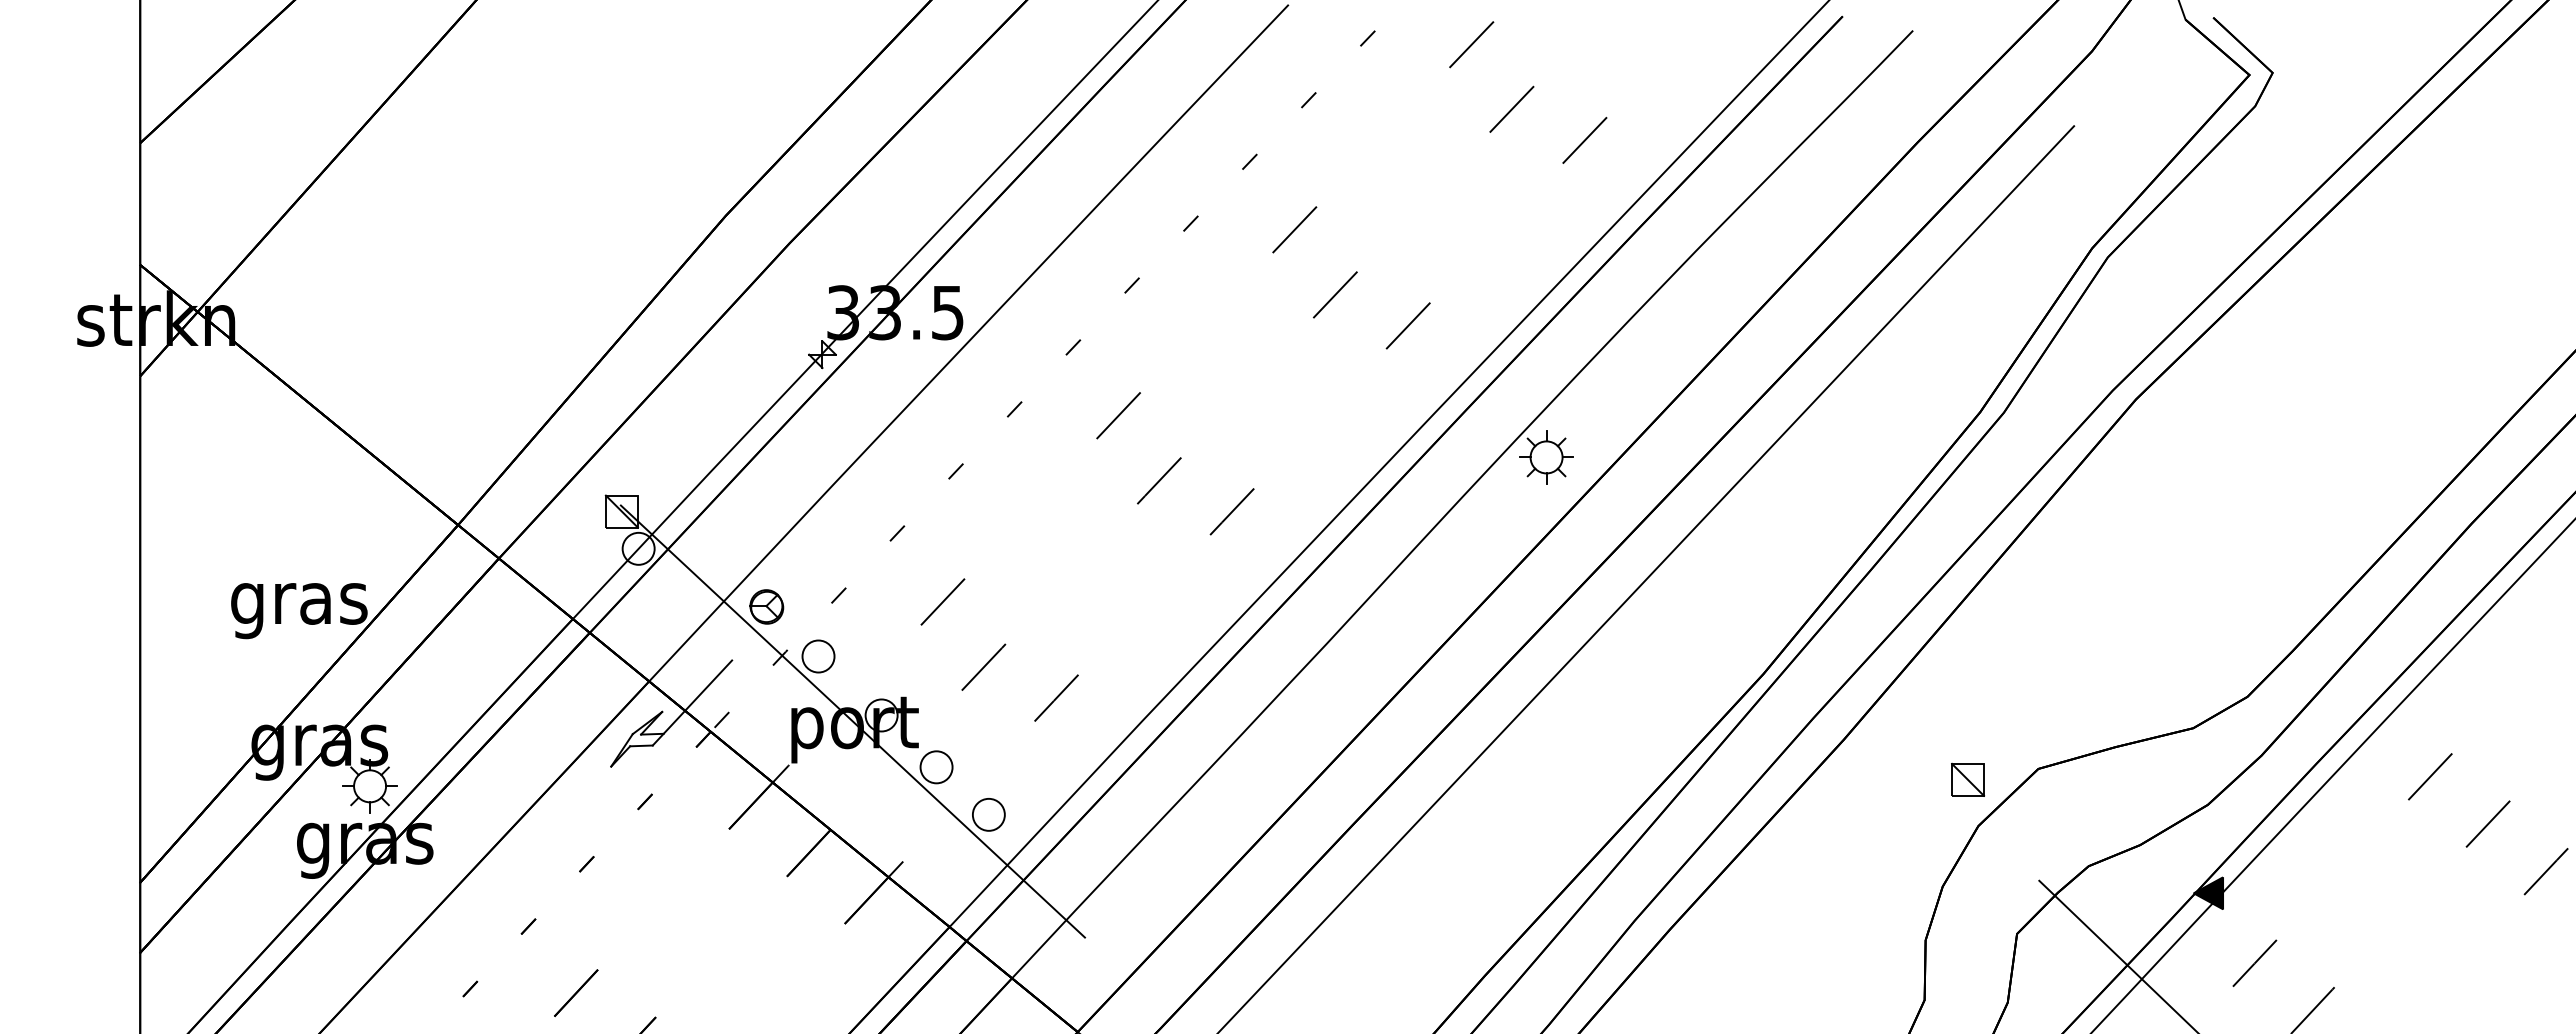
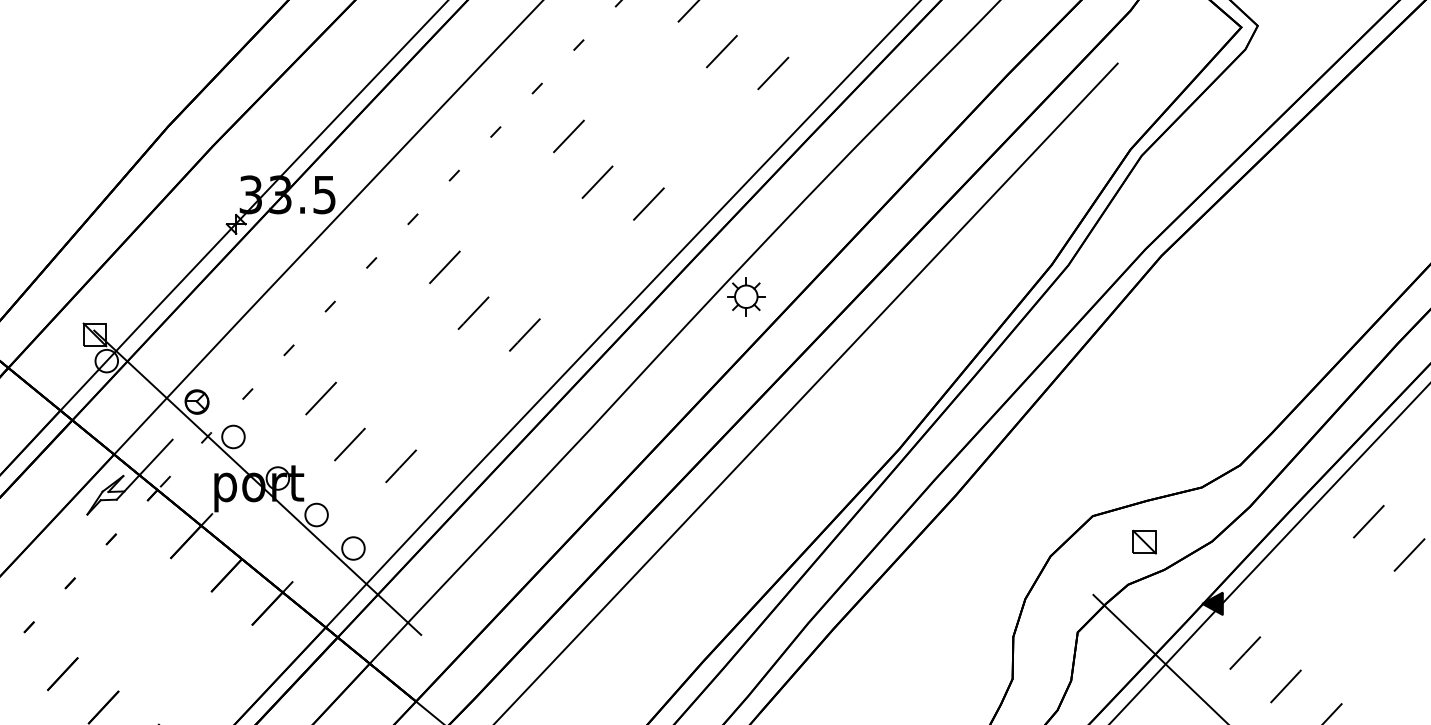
part: (1967, 779) -> (1144, 541), moved

